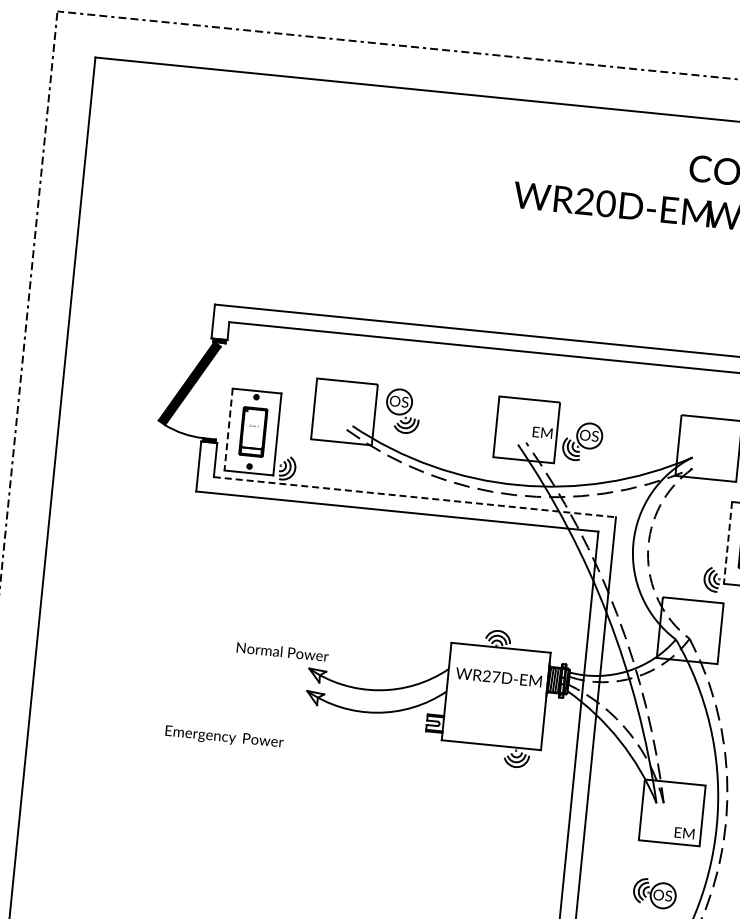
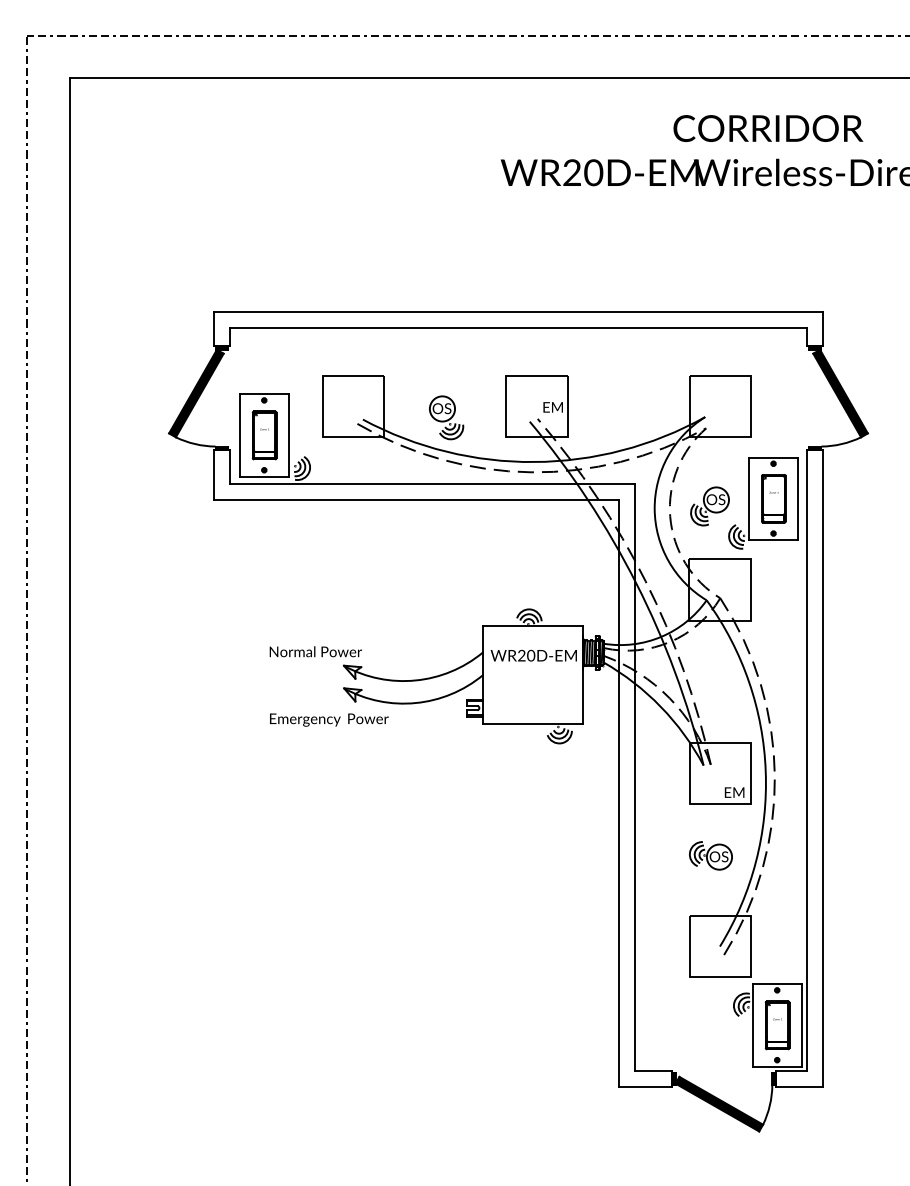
part: (402, 410) -> (446, 417), moved
line: (228, 429) -> (239, 435), dashed -> solid
part: (582, 441) -> (709, 506), moved
line: (415, 497) -> (432, 484), dashed -> solid
line: (727, 543) -> (748, 499), dashed -> solid
text: (496, 676) -> (531, 655), WR27D-EM -> WR20D-EM
text: (224, 737) -> (329, 719), moved

